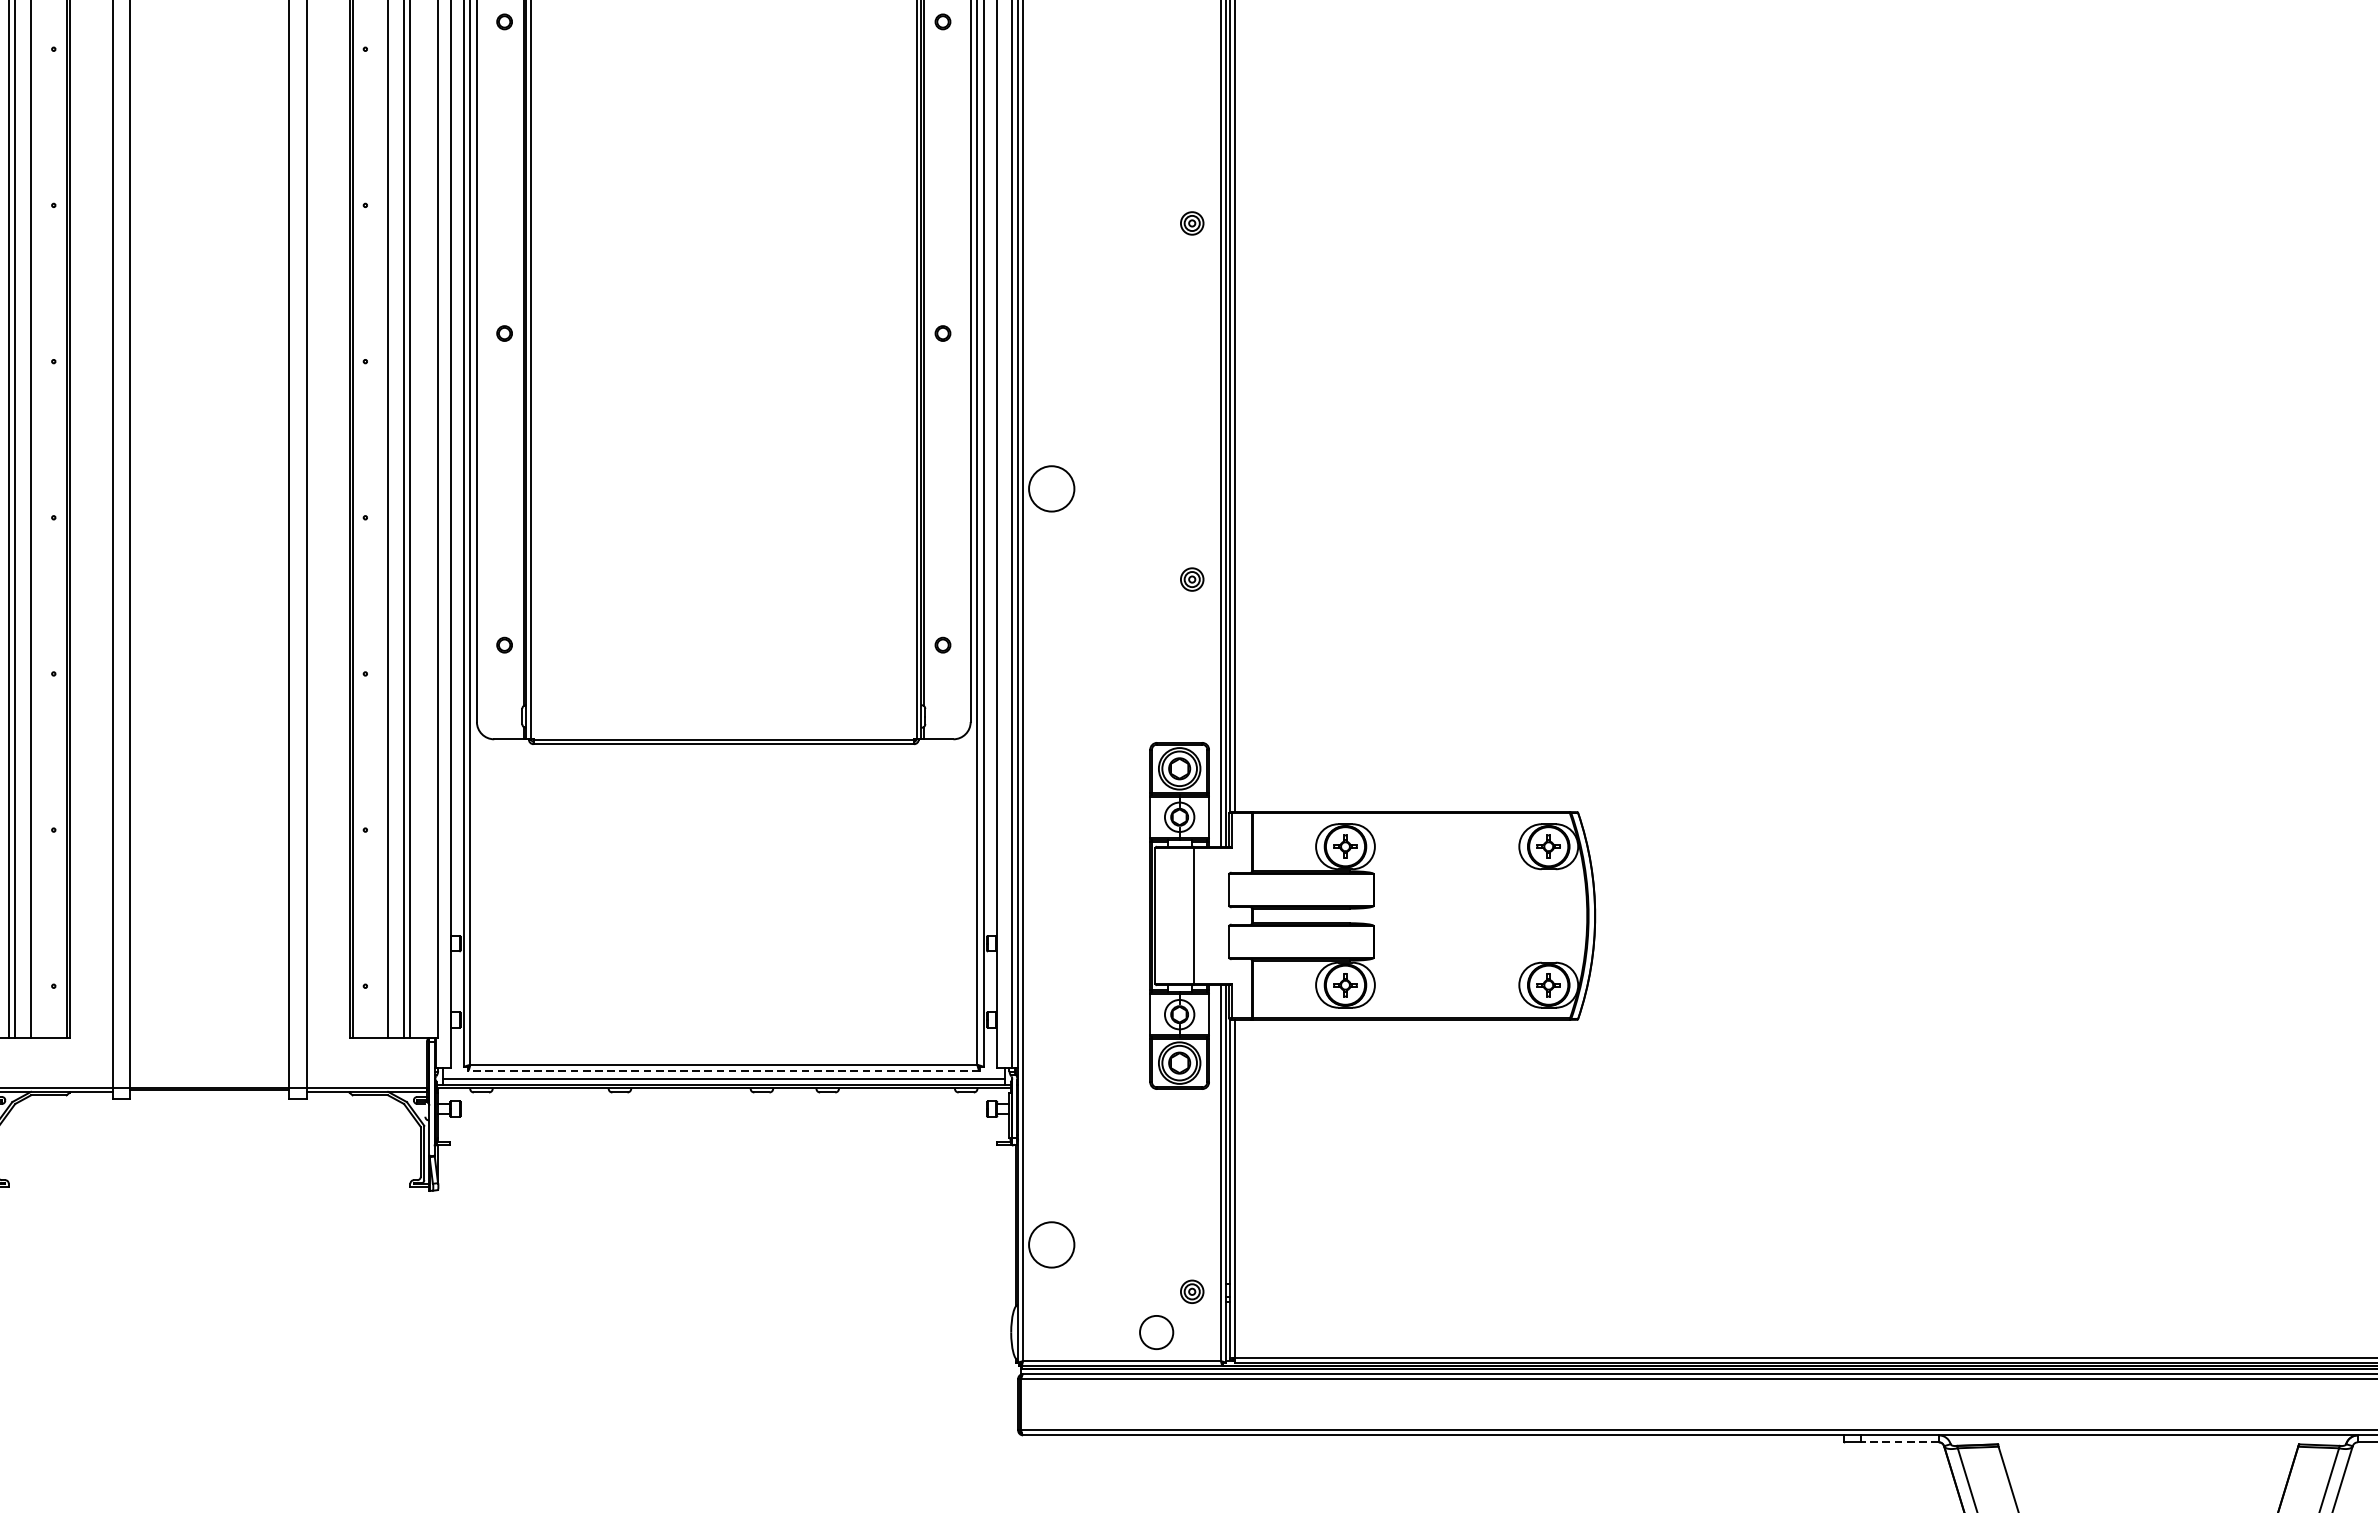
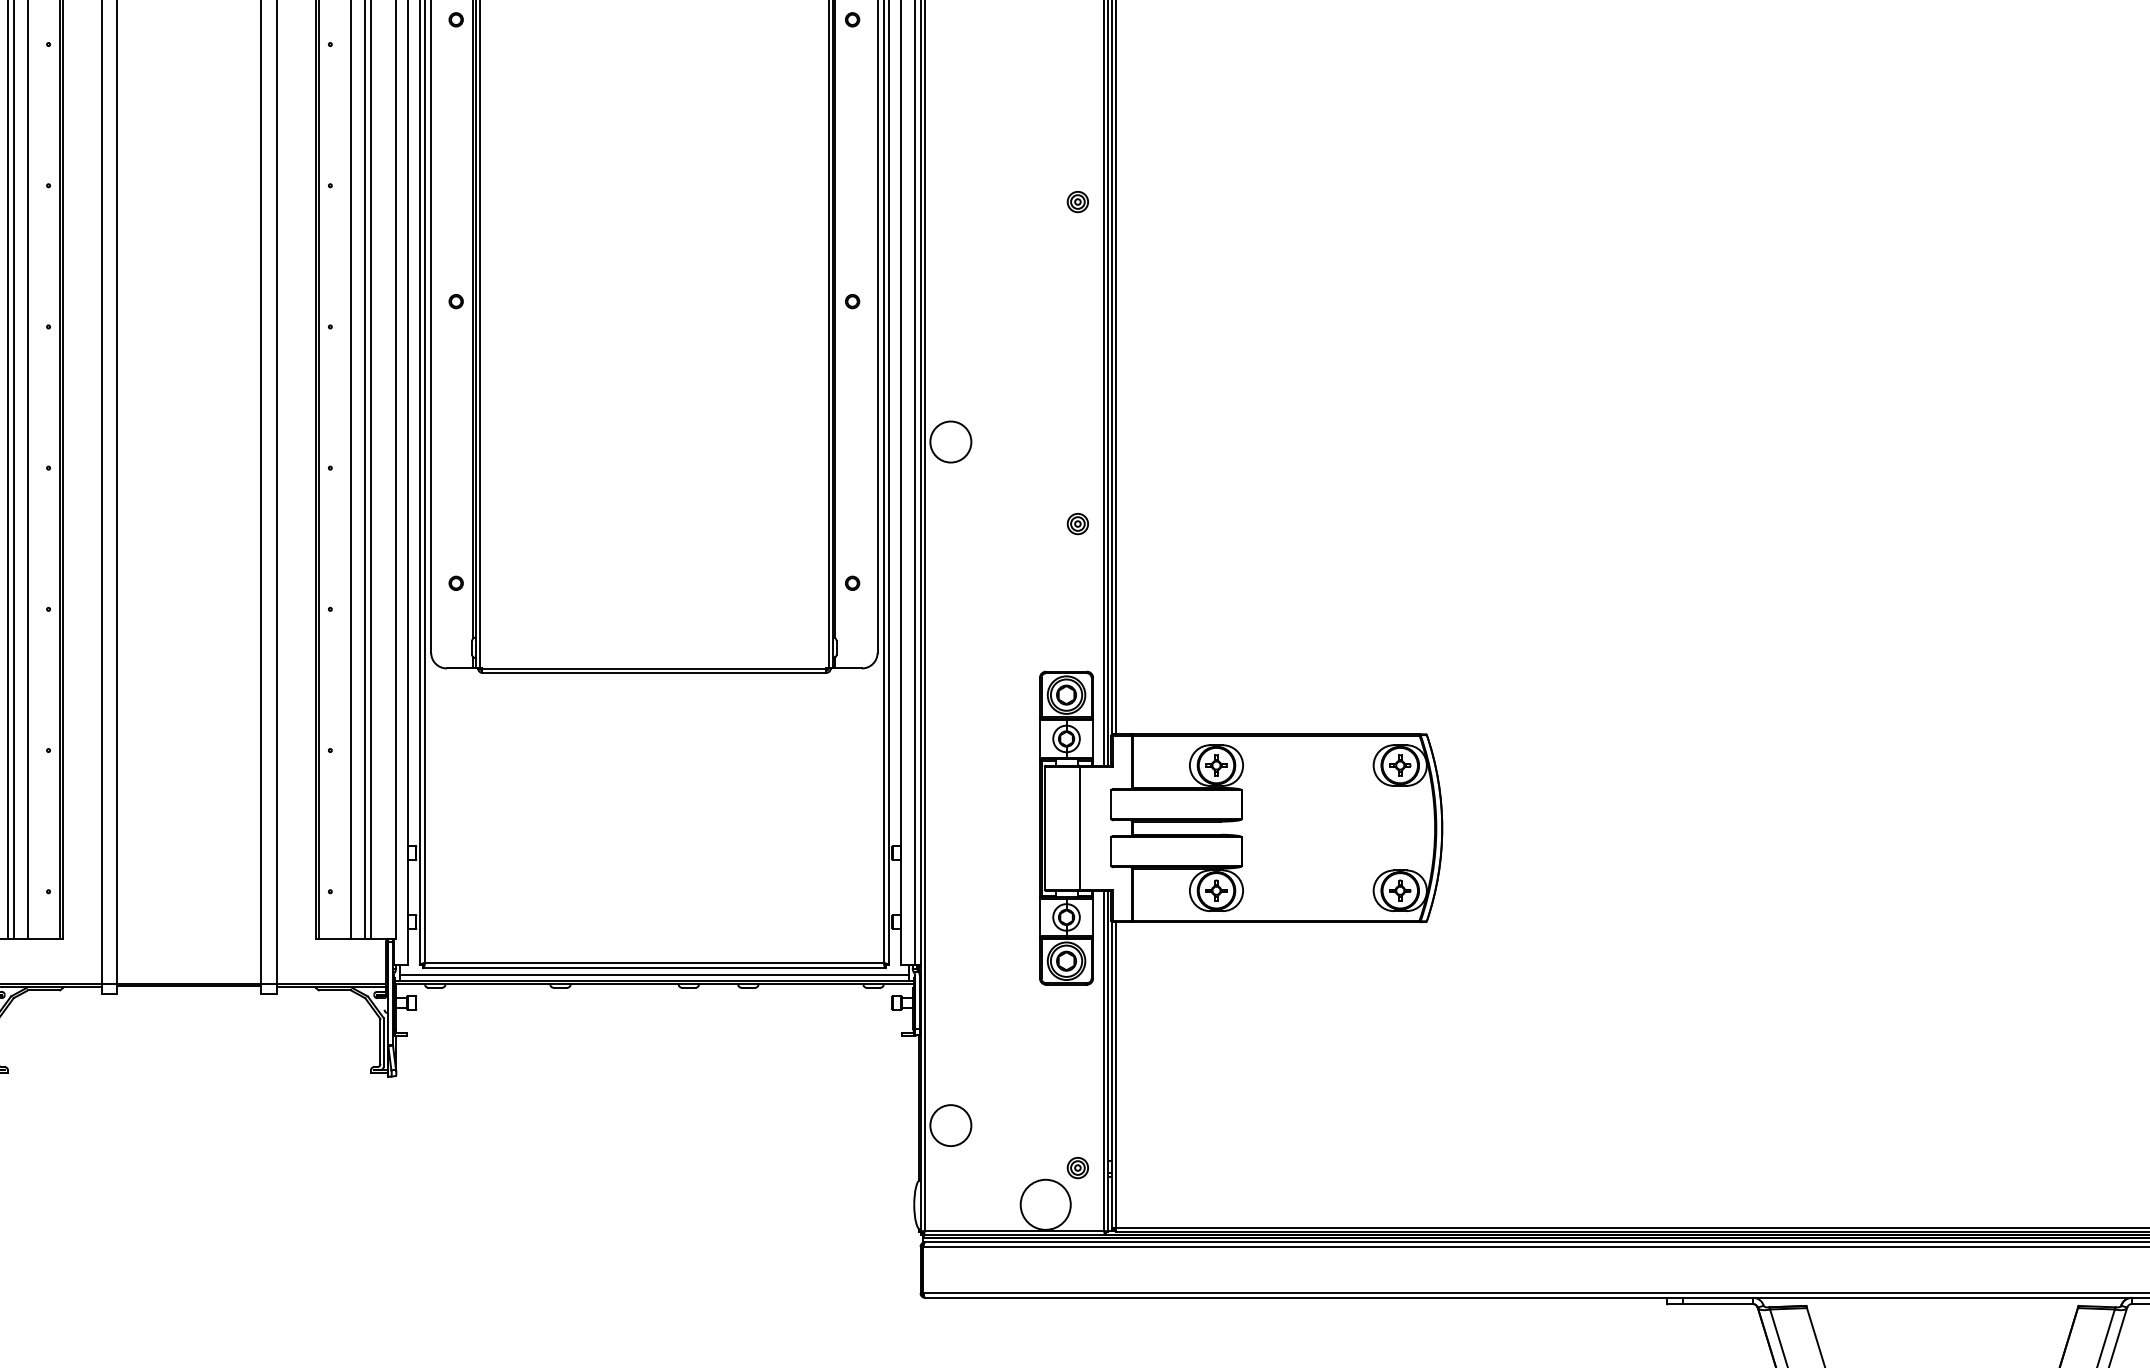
line: (722, 1071) -> (653, 968), dashed -> solid
circle: (1156, 1332) -> (1045, 1204), size x1.67
line: (1899, 1442) -> (1717, 1304), dashed -> solid

